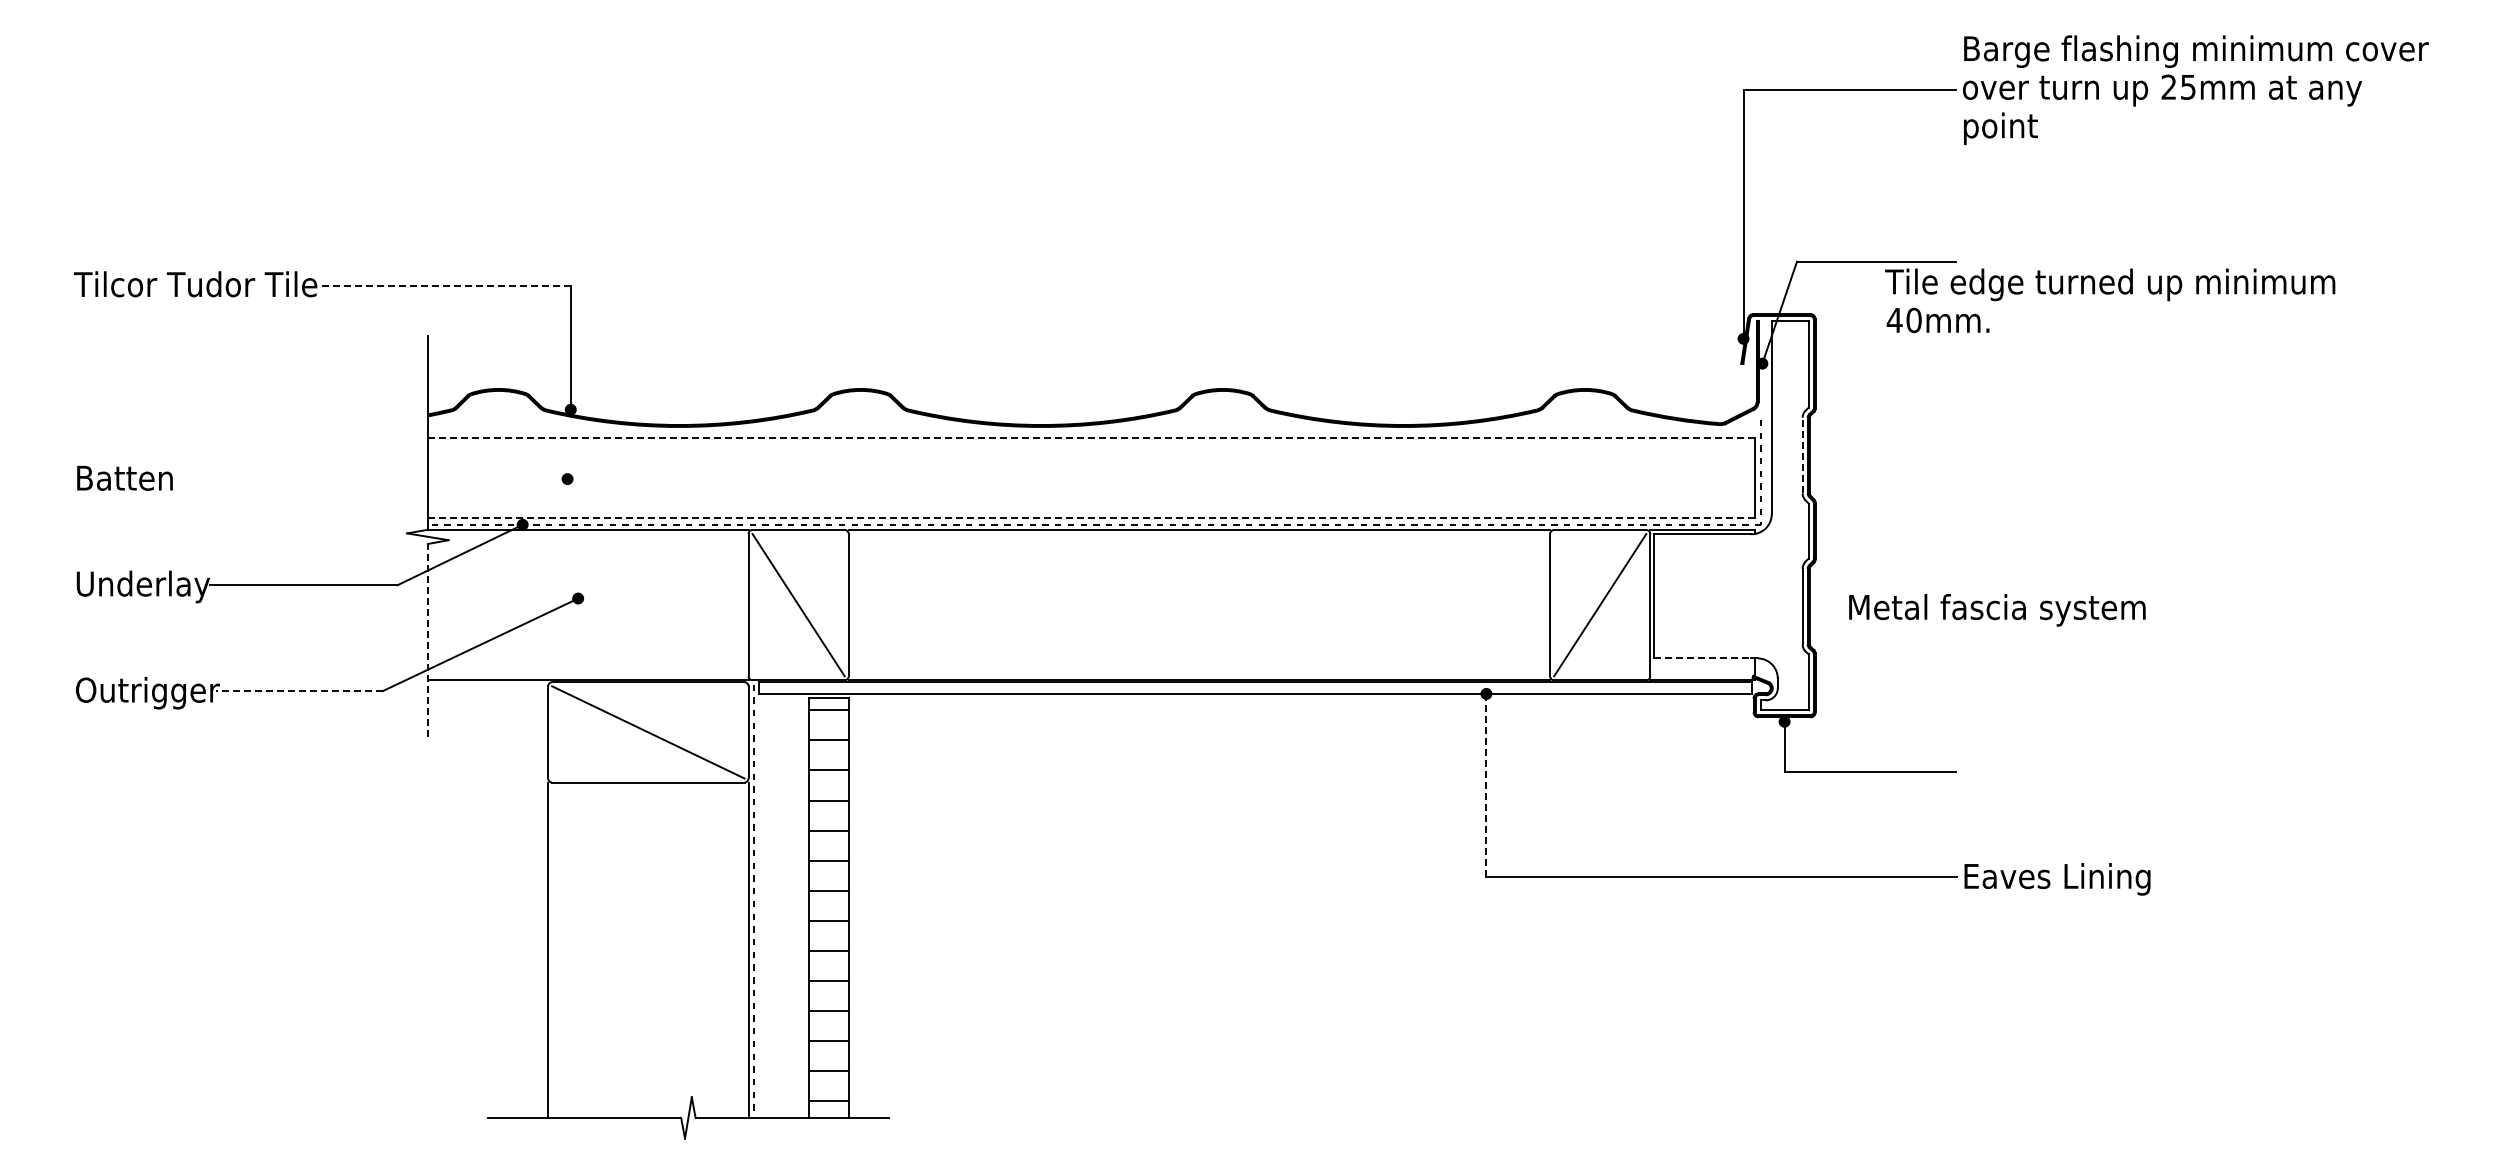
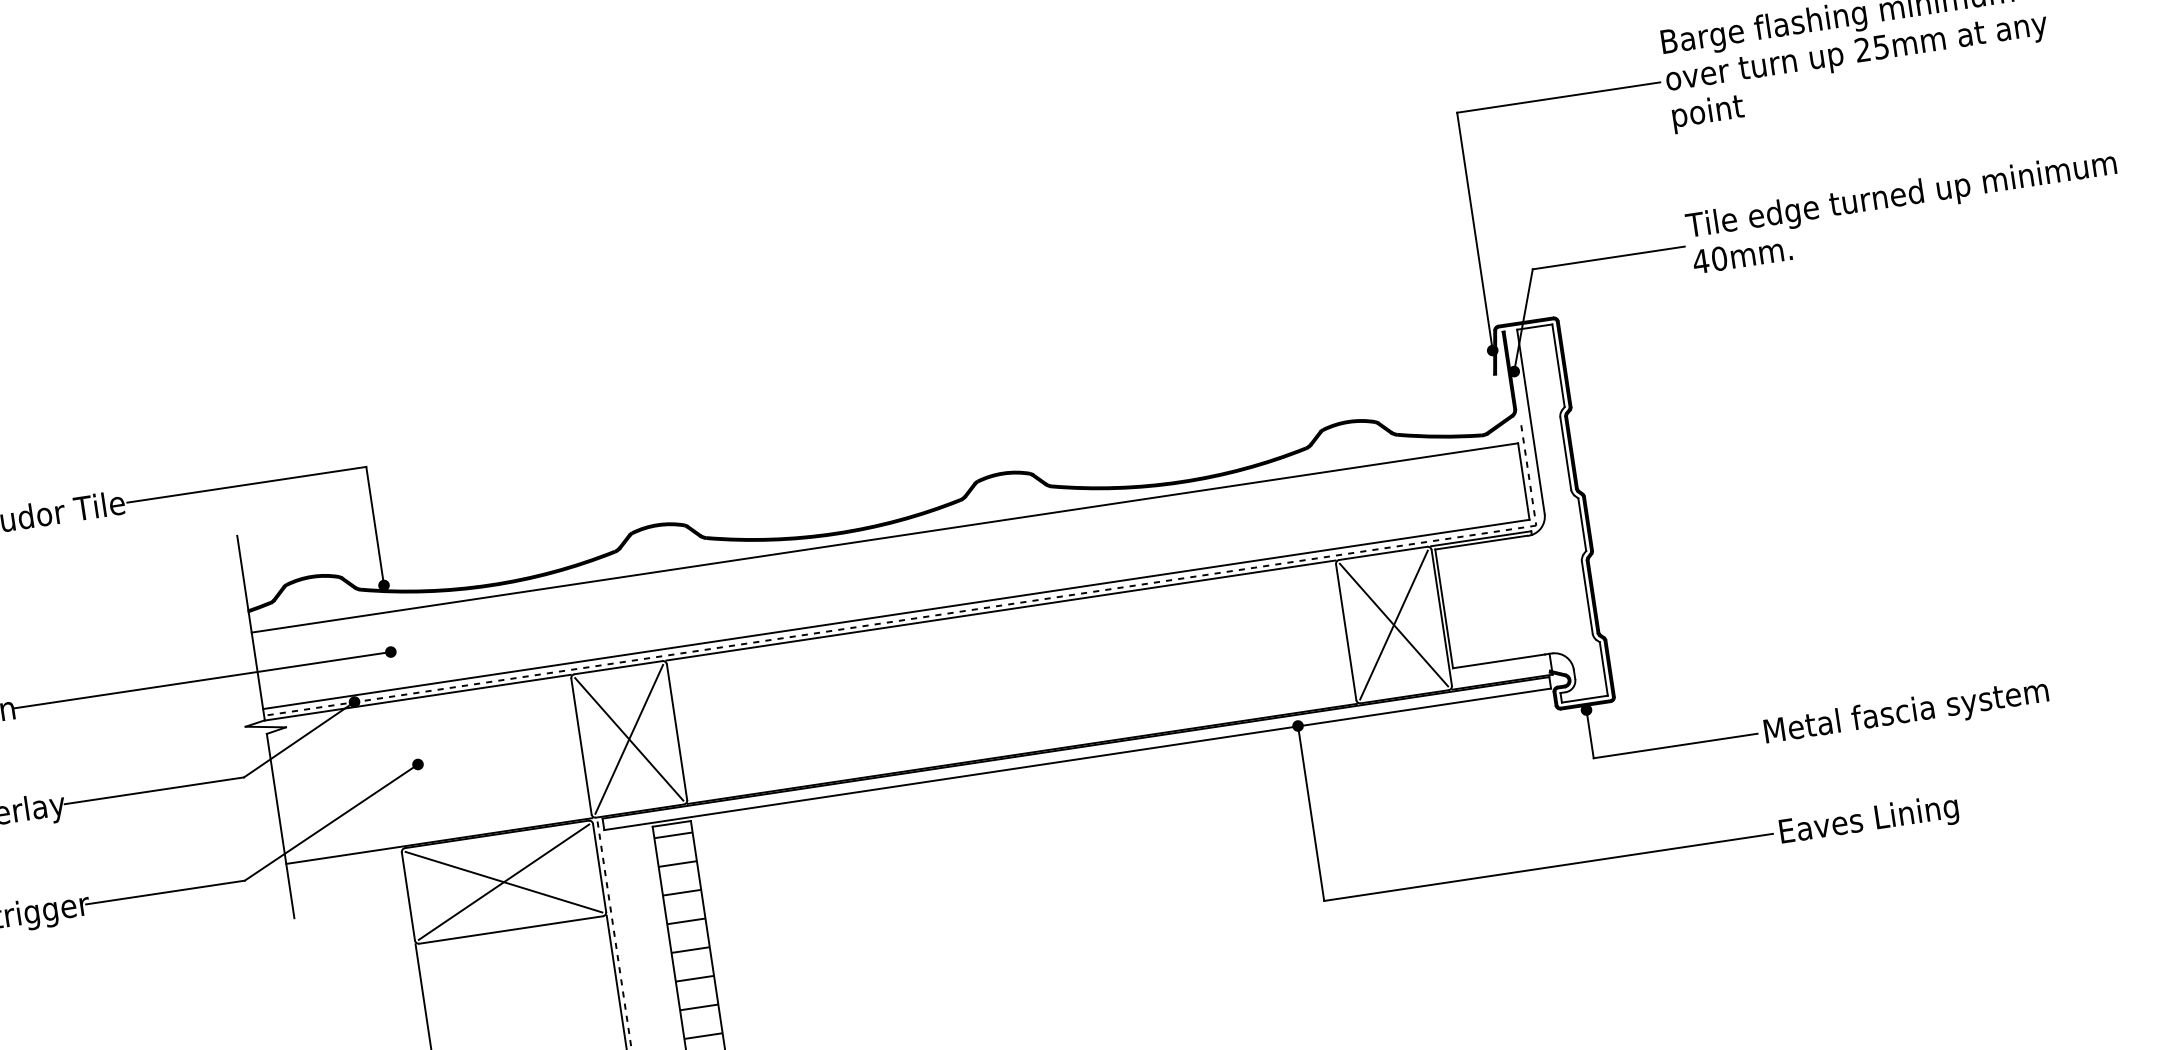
line: (445, 285) -> (246, 484), dashed -> solid
text: (2110, 300) -> (1904, 211), moved
line: (1091, 437) -> (884, 537), dashed -> solid
line: (1802, 455) -> (1565, 453), dashed -> solid
line: (369, 479) -> (201, 680), added
line: (1091, 517) -> (896, 613), dashed -> solid
line: (798, 605) -> (629, 739), added
line: (1600, 605) -> (1394, 625), added
text: (1997, 610) -> (1906, 713), moved
line: (427, 640) -> (280, 826), dashed -> solid
line: (1702, 658) -> (1499, 661), dashed -> solid
line: (299, 691) -> (165, 892), dashed -> solid
line: (648, 732) -> (504, 882), added
line: (1486, 785) -> (1311, 813), dashed -> solid

